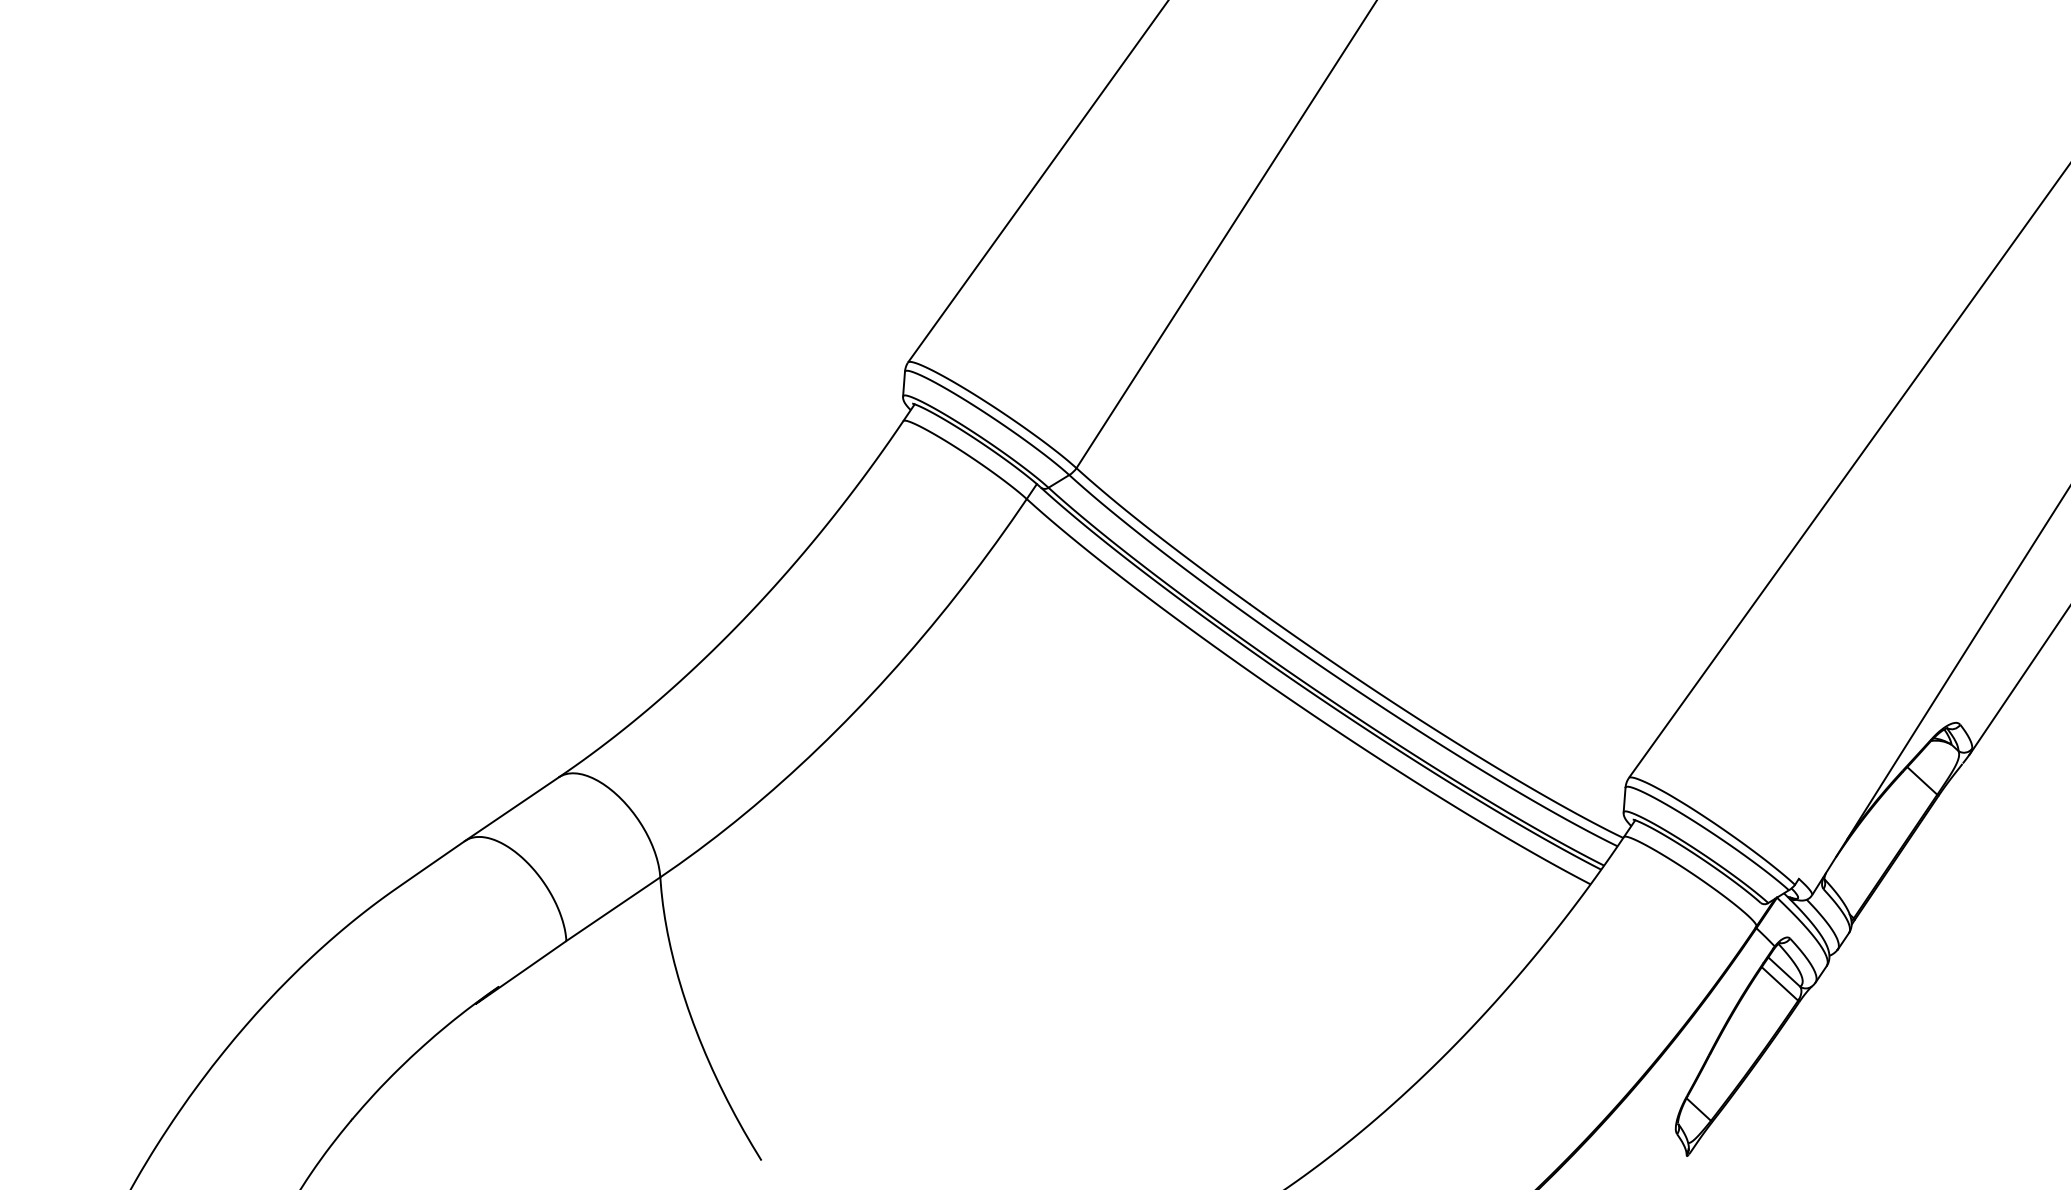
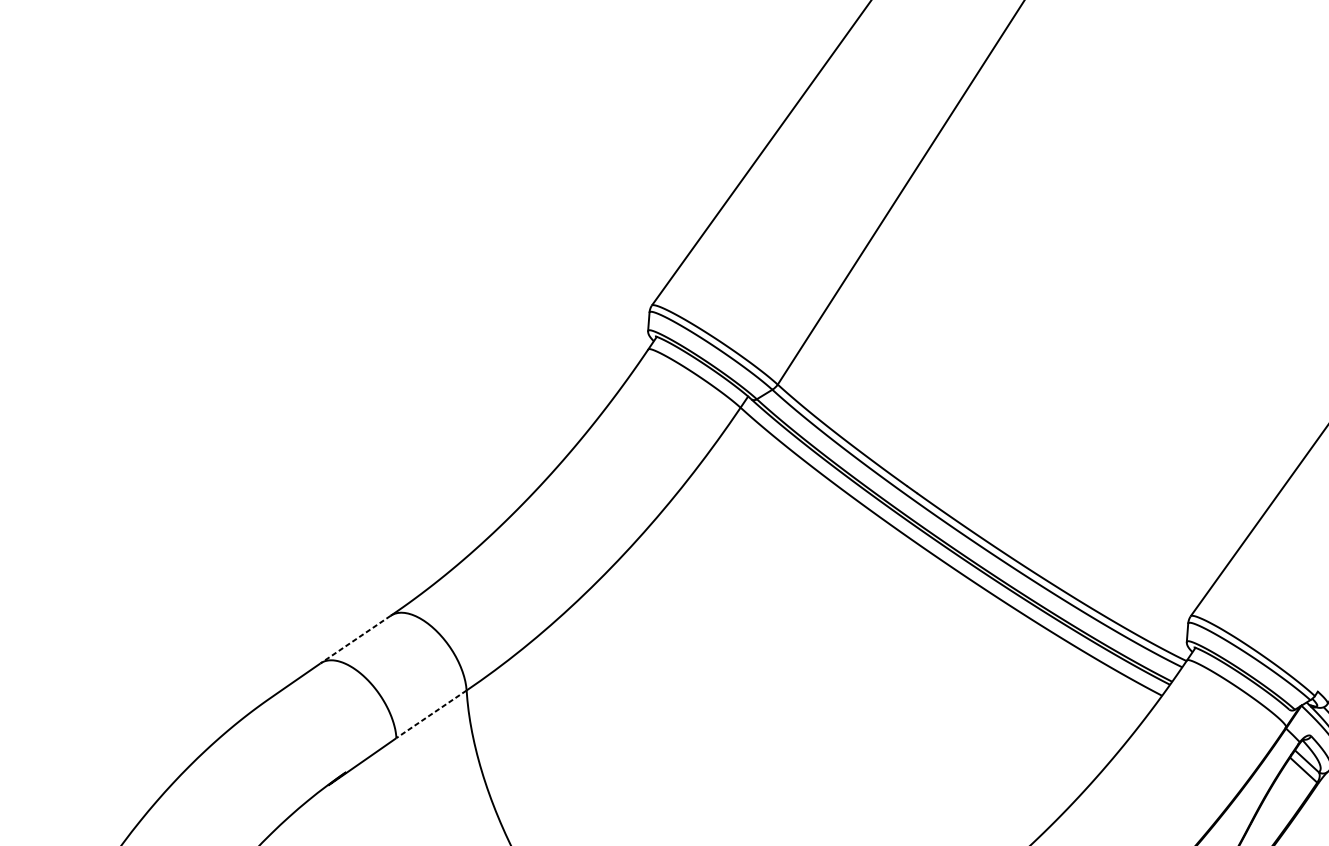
line: (511, 809) -> (355, 639), solid -> dashed
line: (613, 909) -> (431, 714), solid -> dashed

